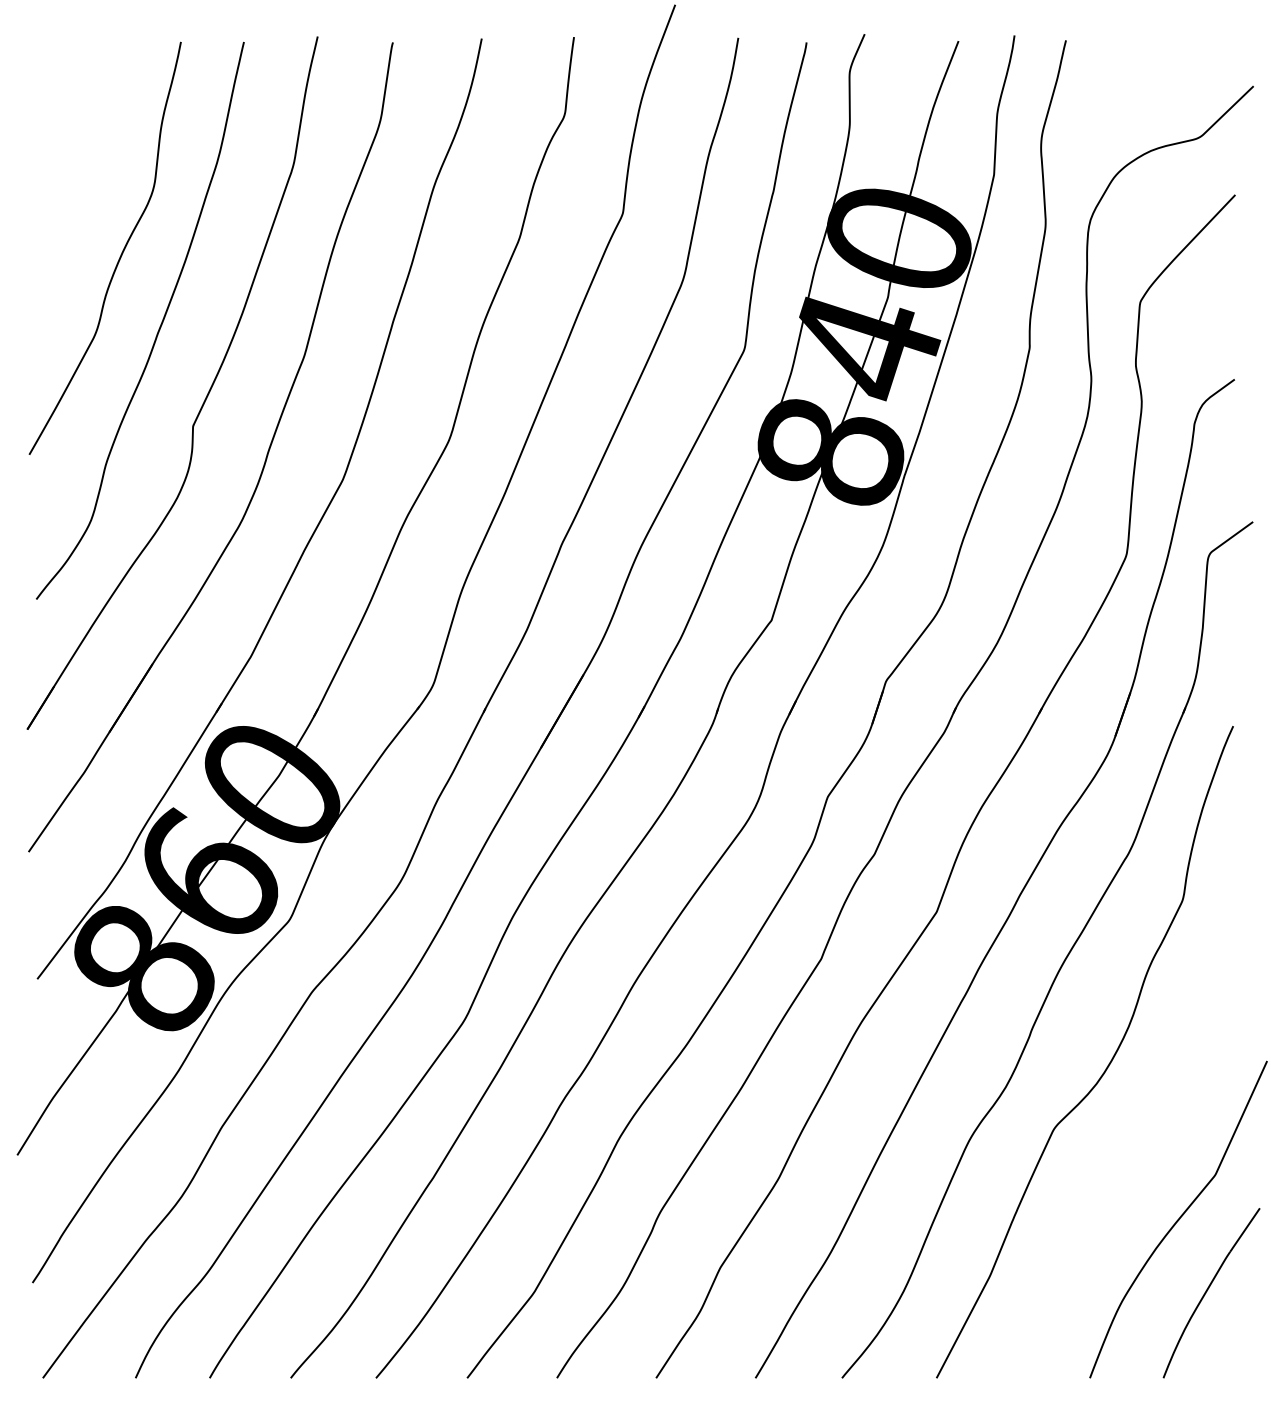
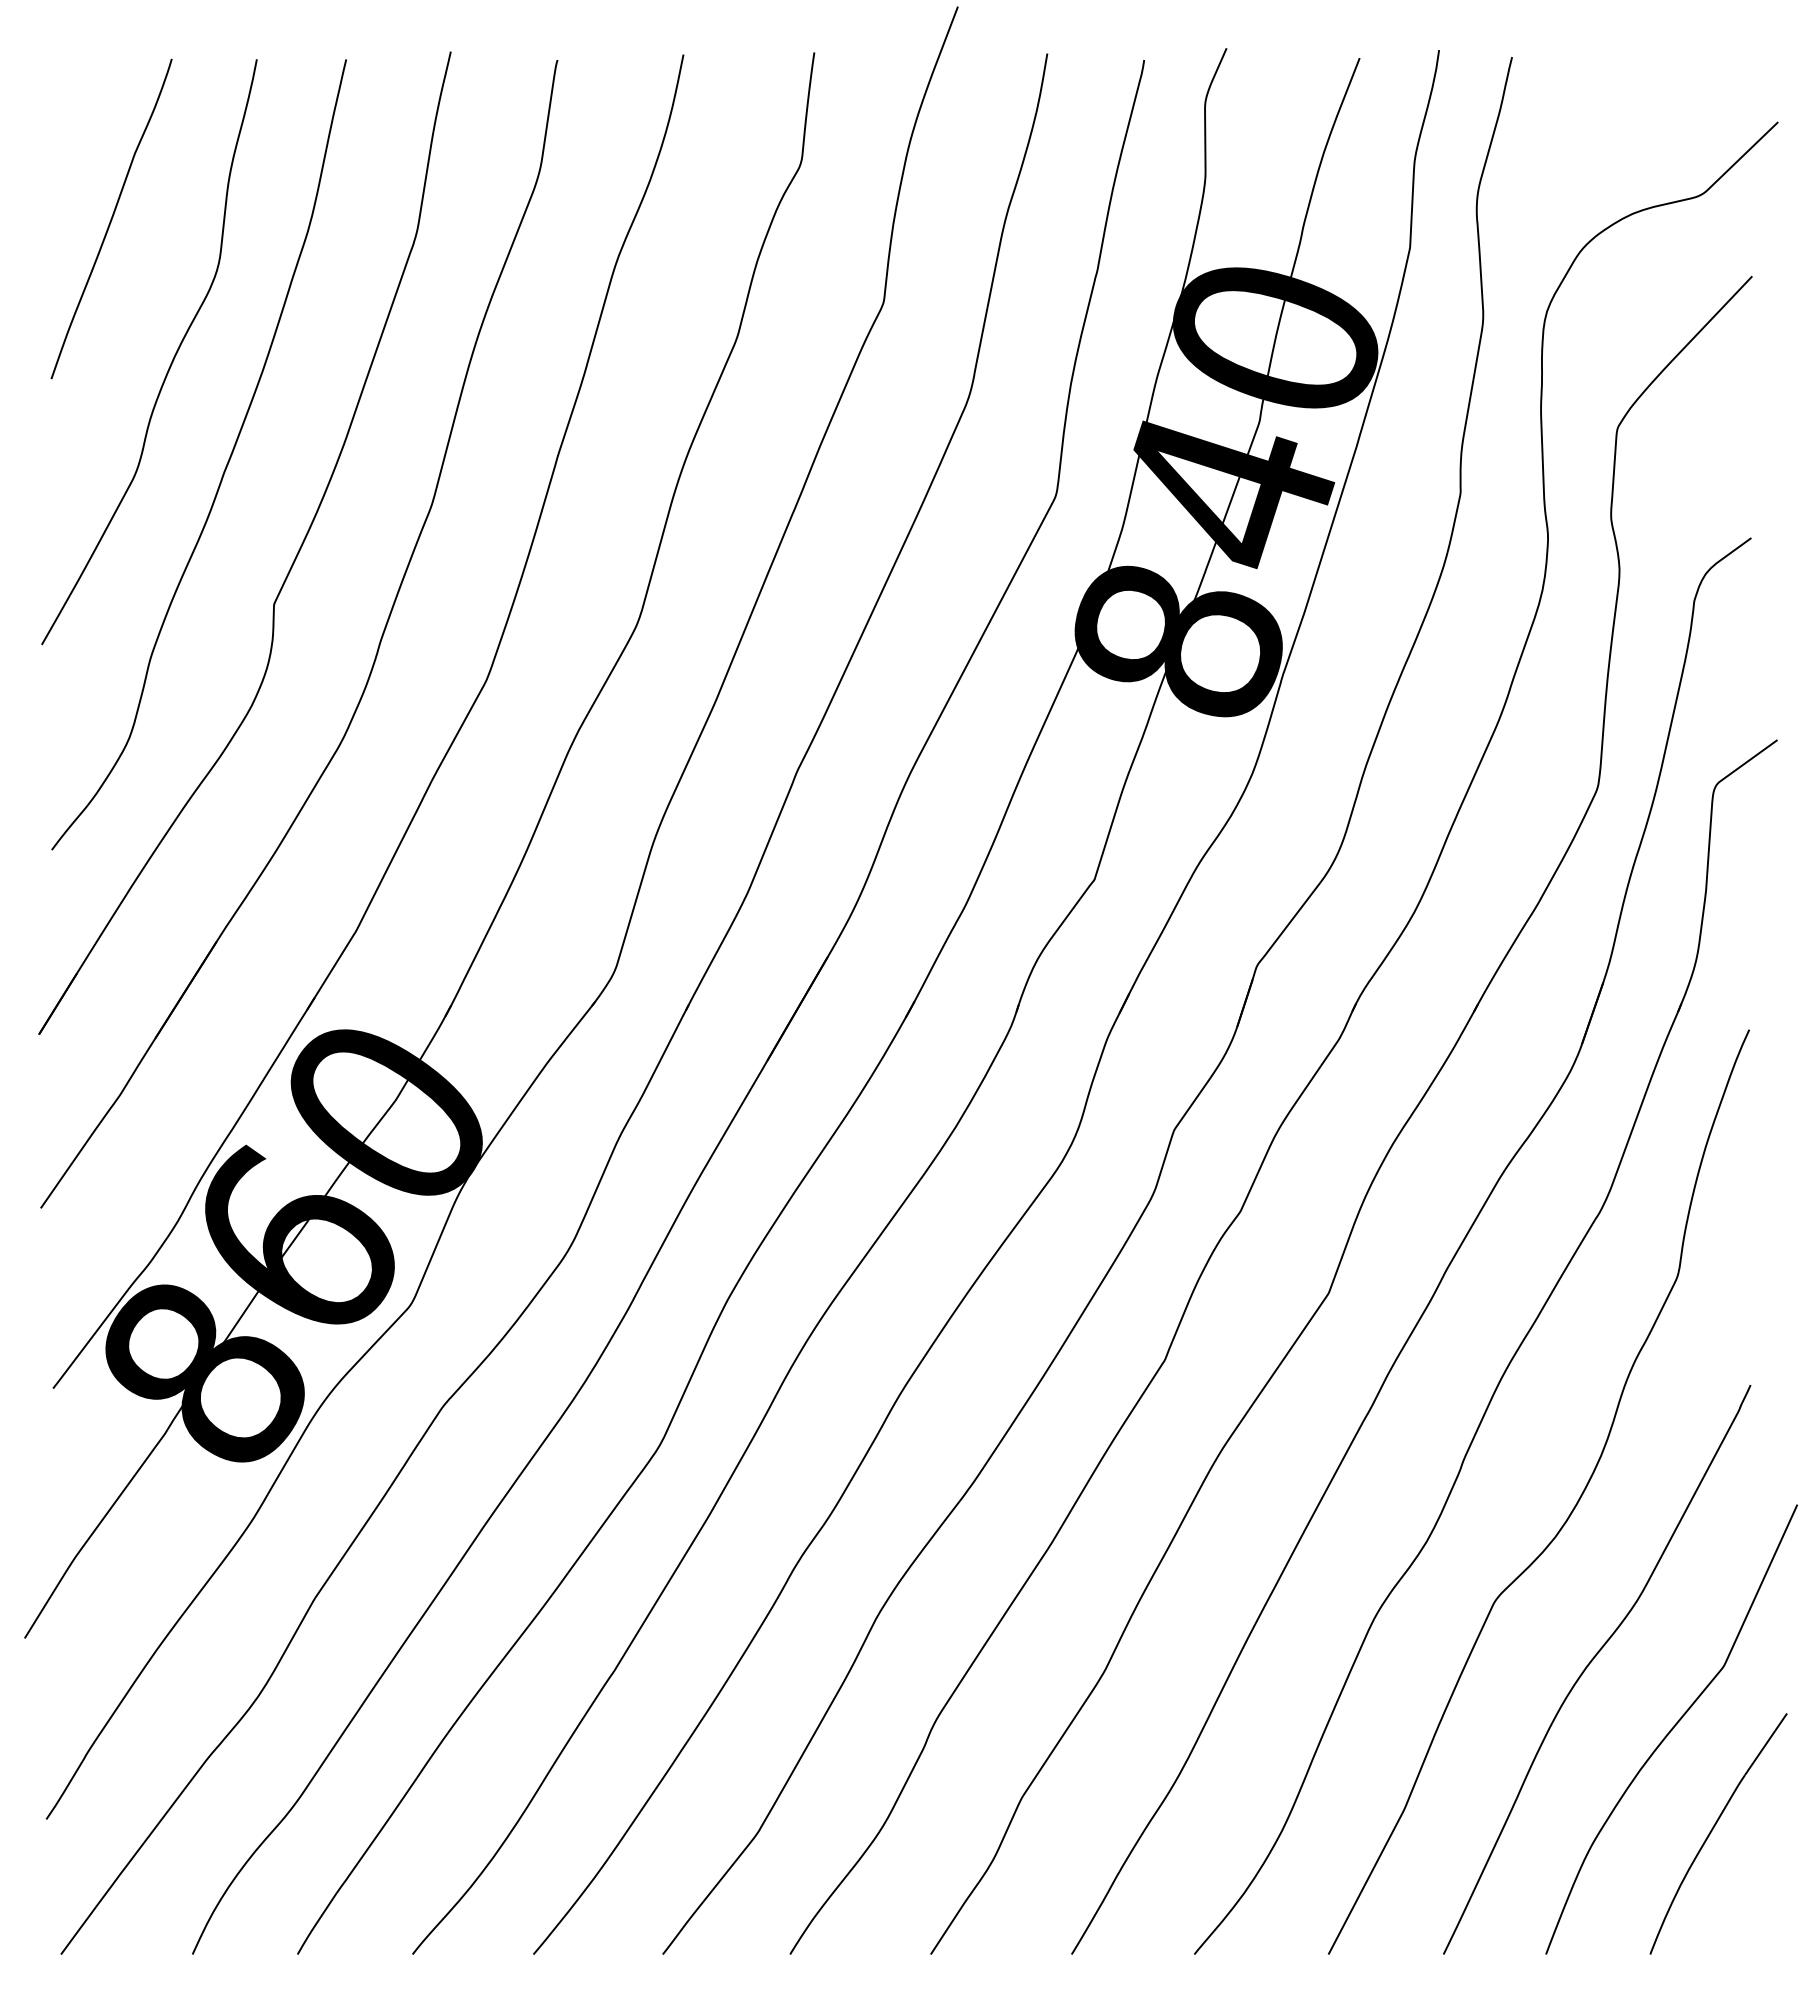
curve: (78, 154) -> (111, 218), added
curve: (1120, 1174) -> (1589, 1665), added

